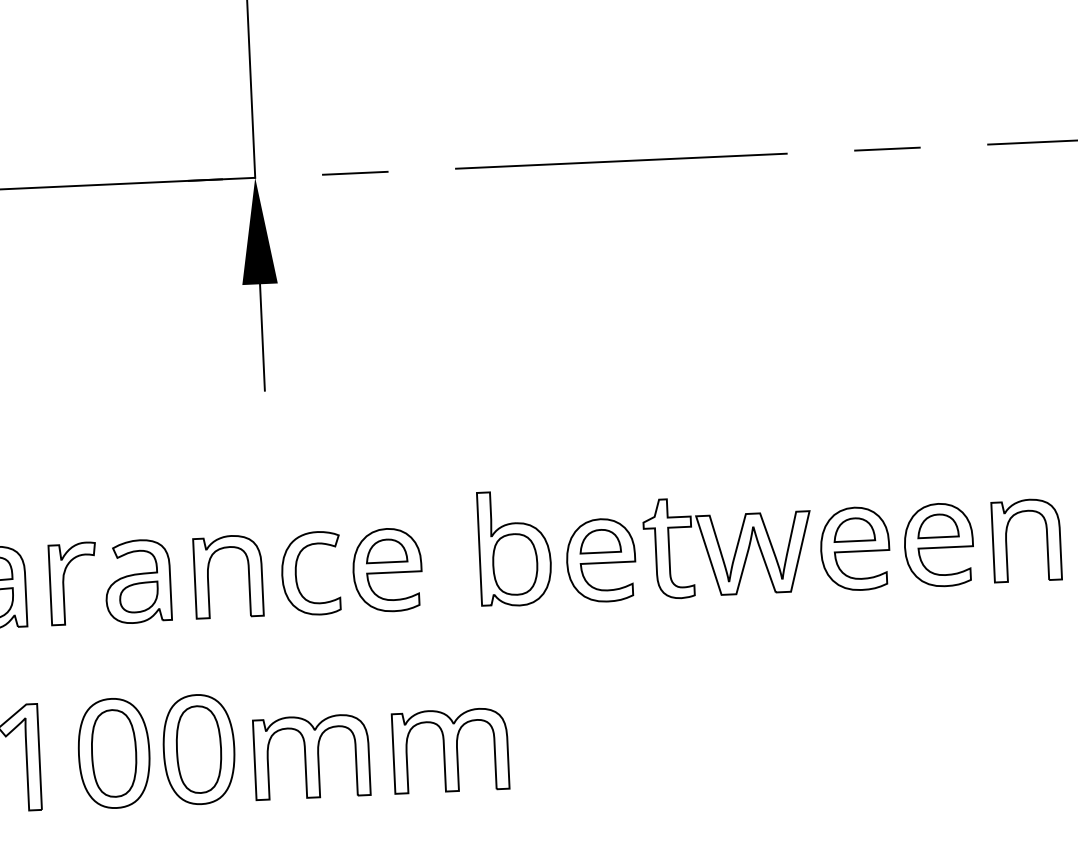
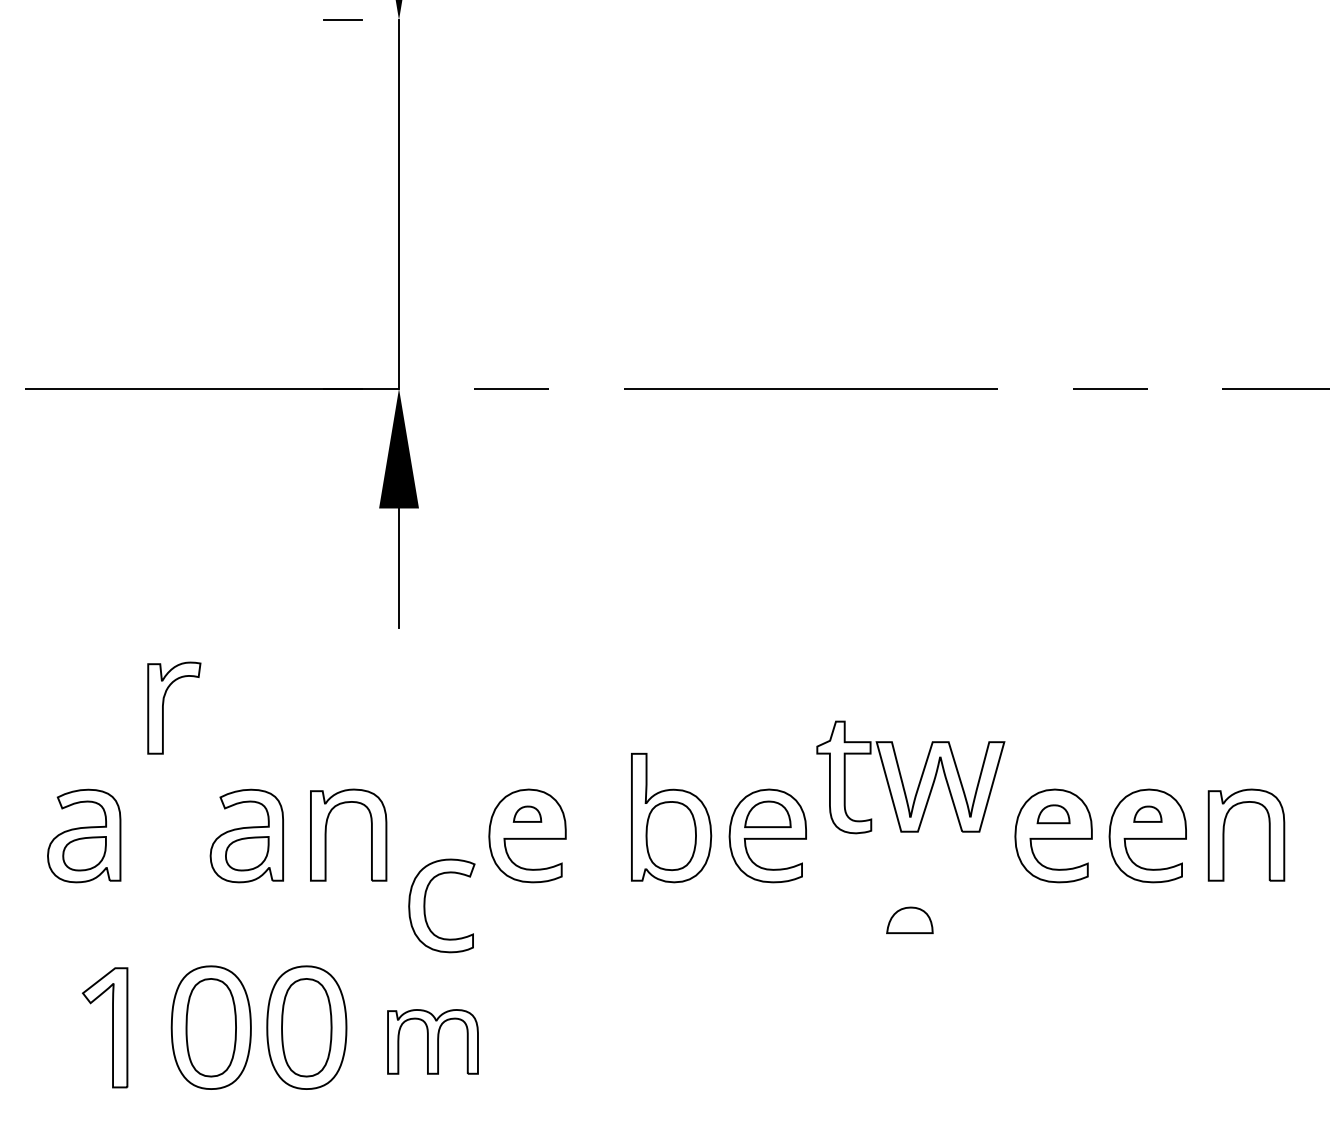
part: (937, 525) -> (1147, 813), size x0.6
part: (854, 529) -> (1053, 813), size x0.7
part: (720, 547) -> (902, 778), moved
part: (386, 550) -> (527, 813), size x0.6
part: (296, 573) -> (425, 905), moved
part: (63, 583) -> (163, 707), moved
part: (730, 629) -> (909, 919), added
part: (450, 750) -> (589, 1041), removed
part: (311, 756) -> (432, 1041), size x0.7

